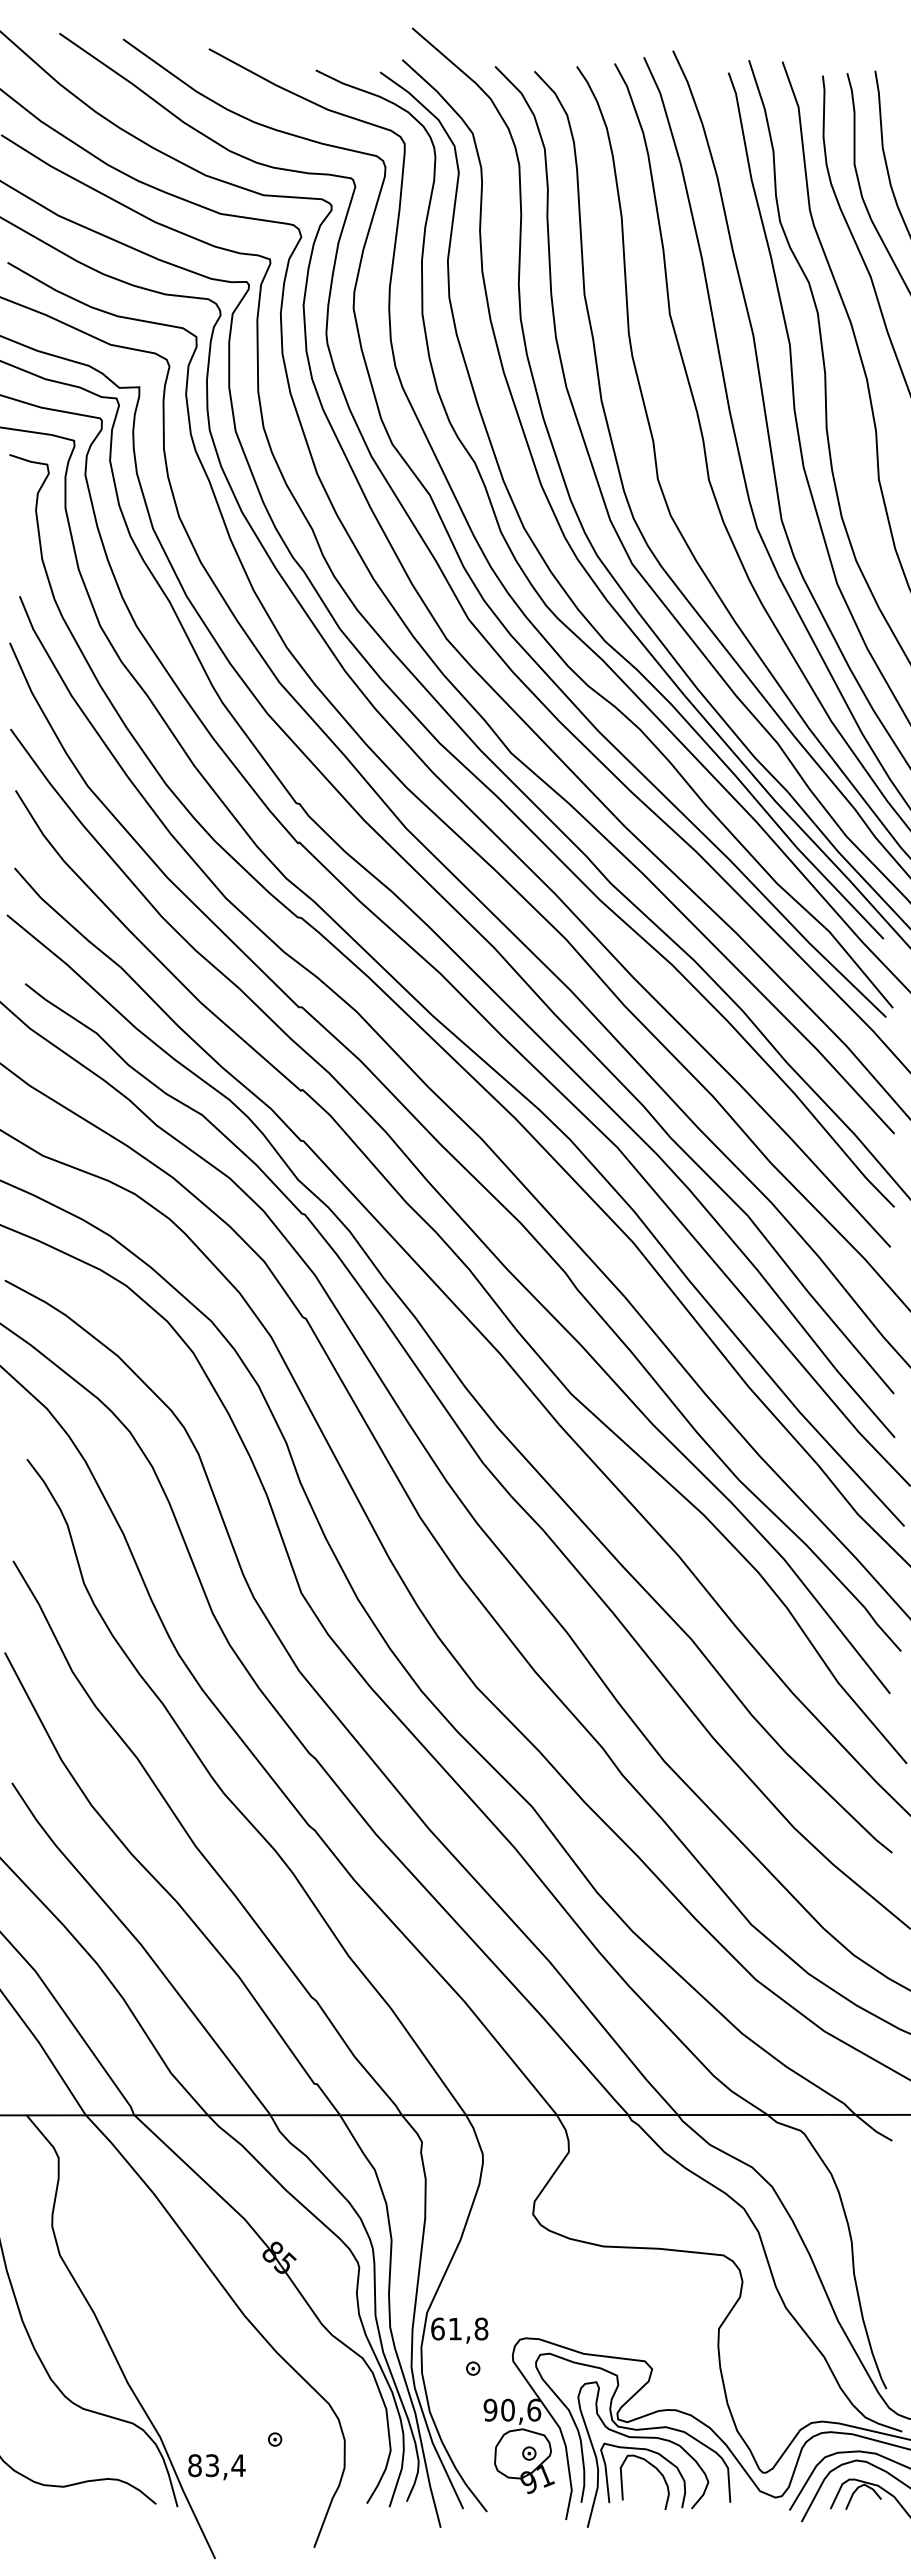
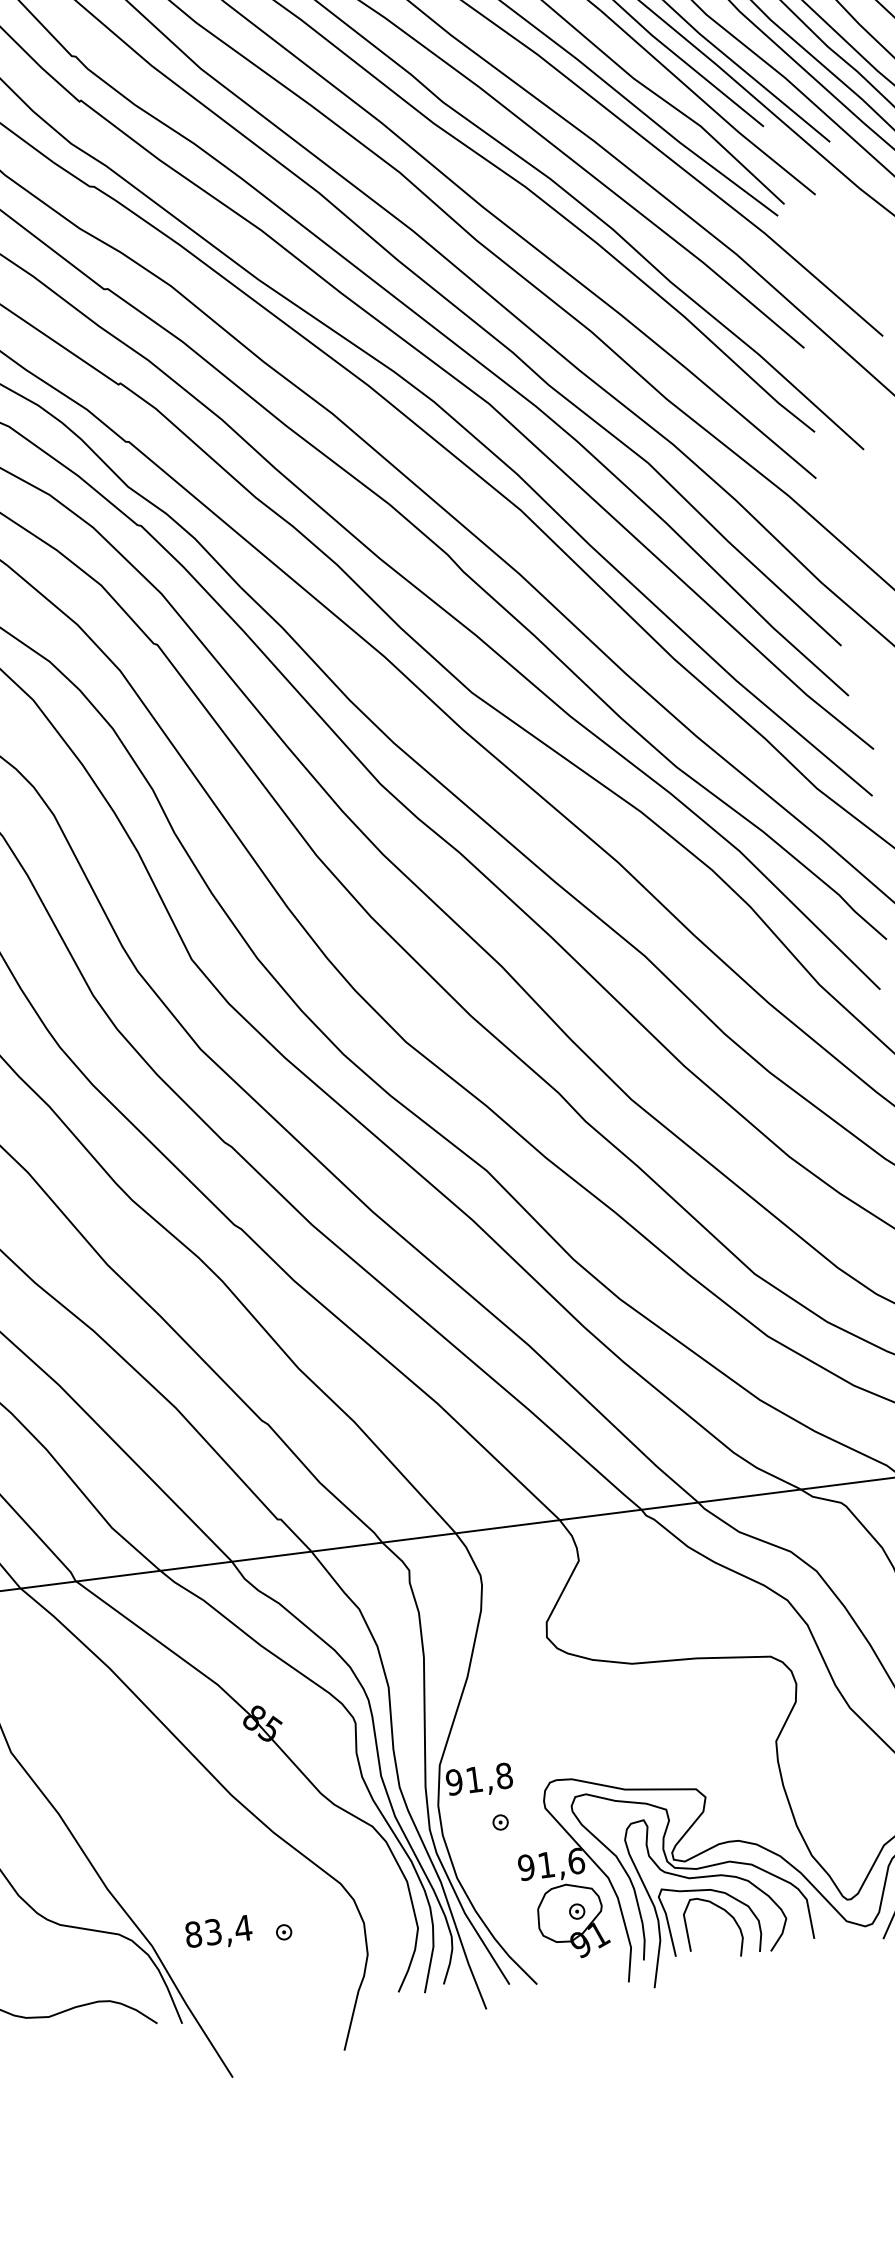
text: (437, 2328) -> (453, 1781), 61,8 -> 91,8
text: (507, 2409) -> (545, 1864), 90,6 -> 91,6
text: (216, 2467) -> (218, 1933), moved

